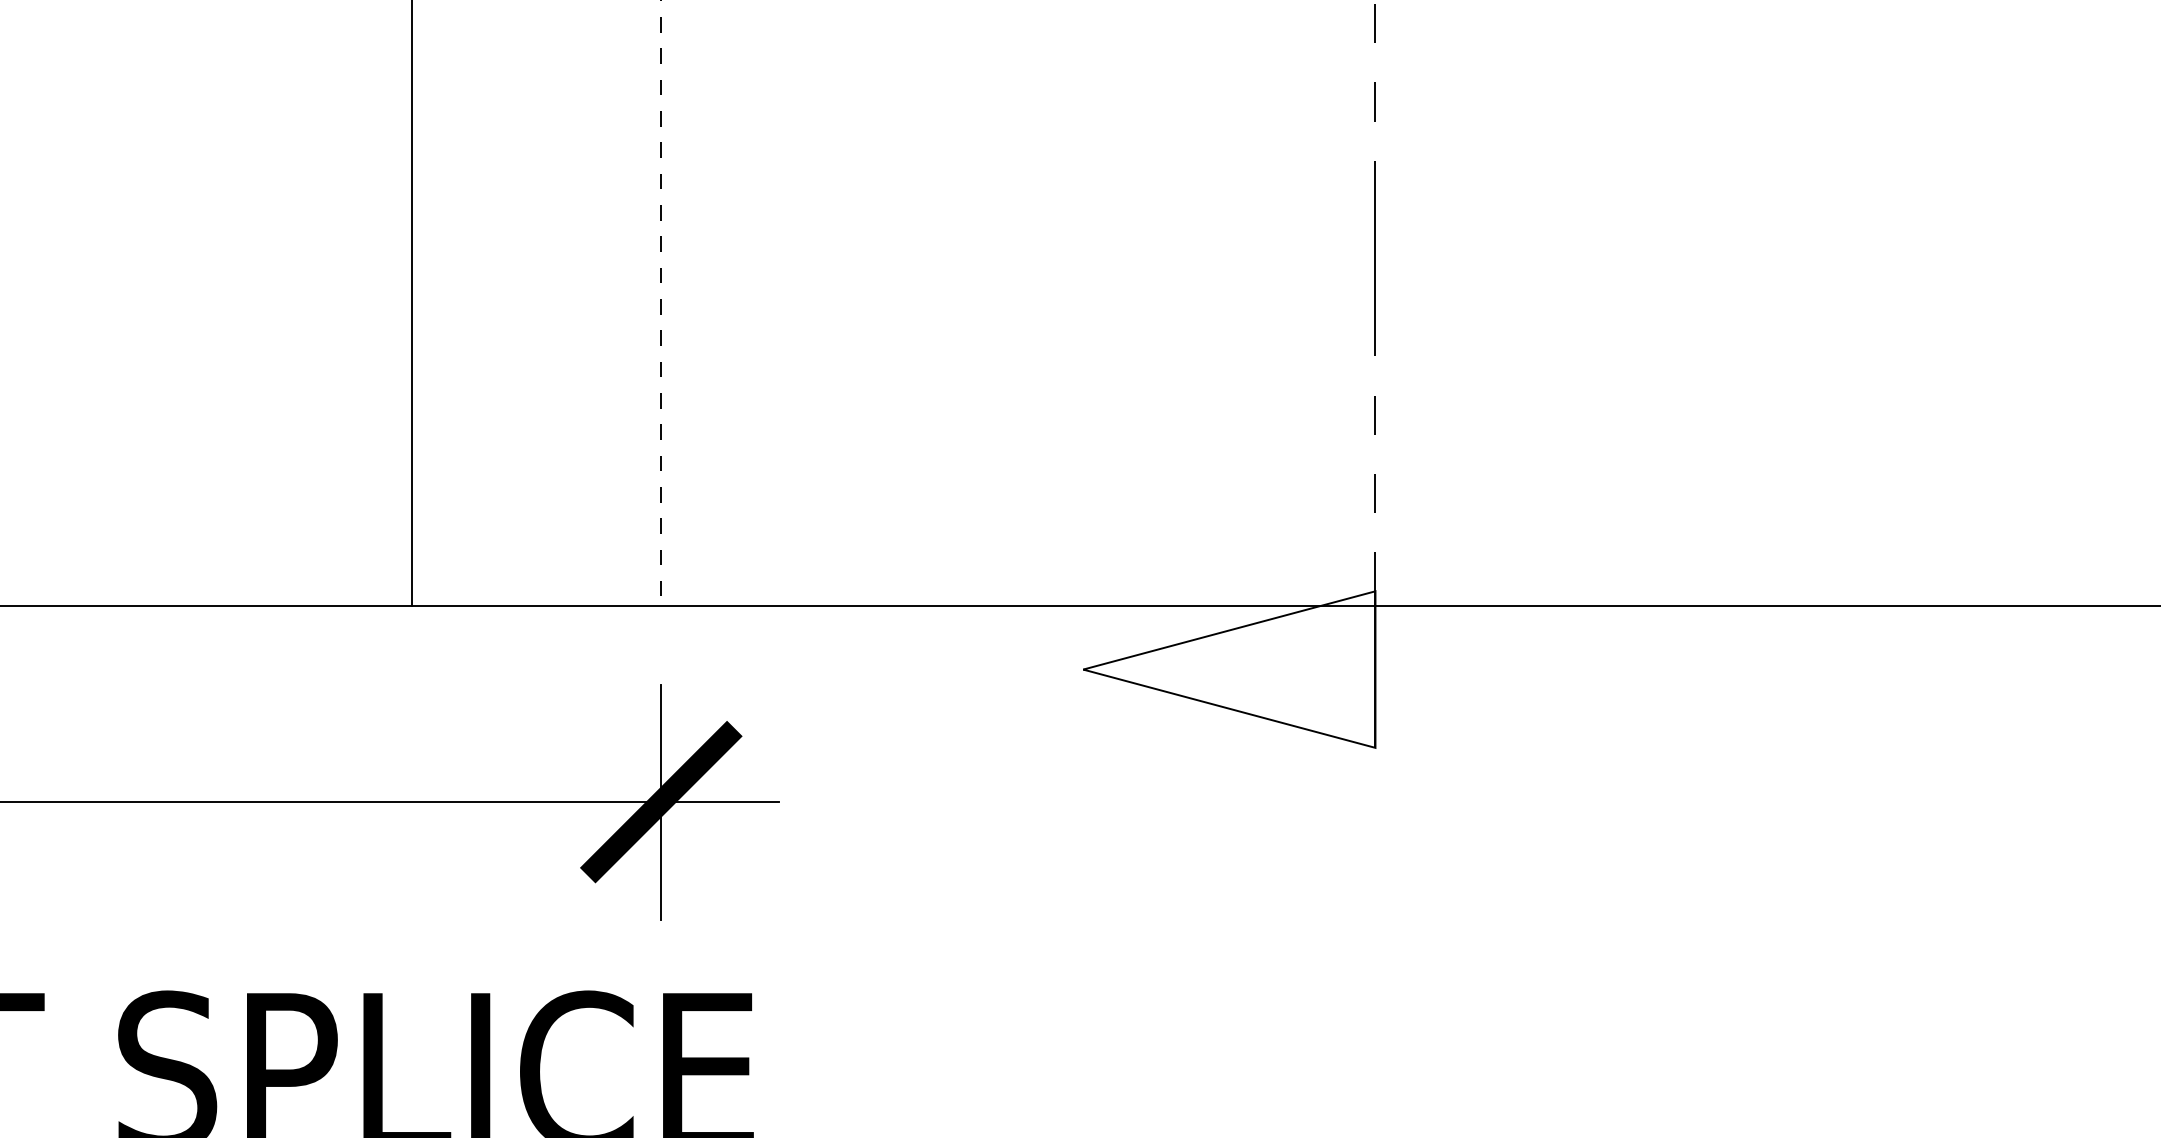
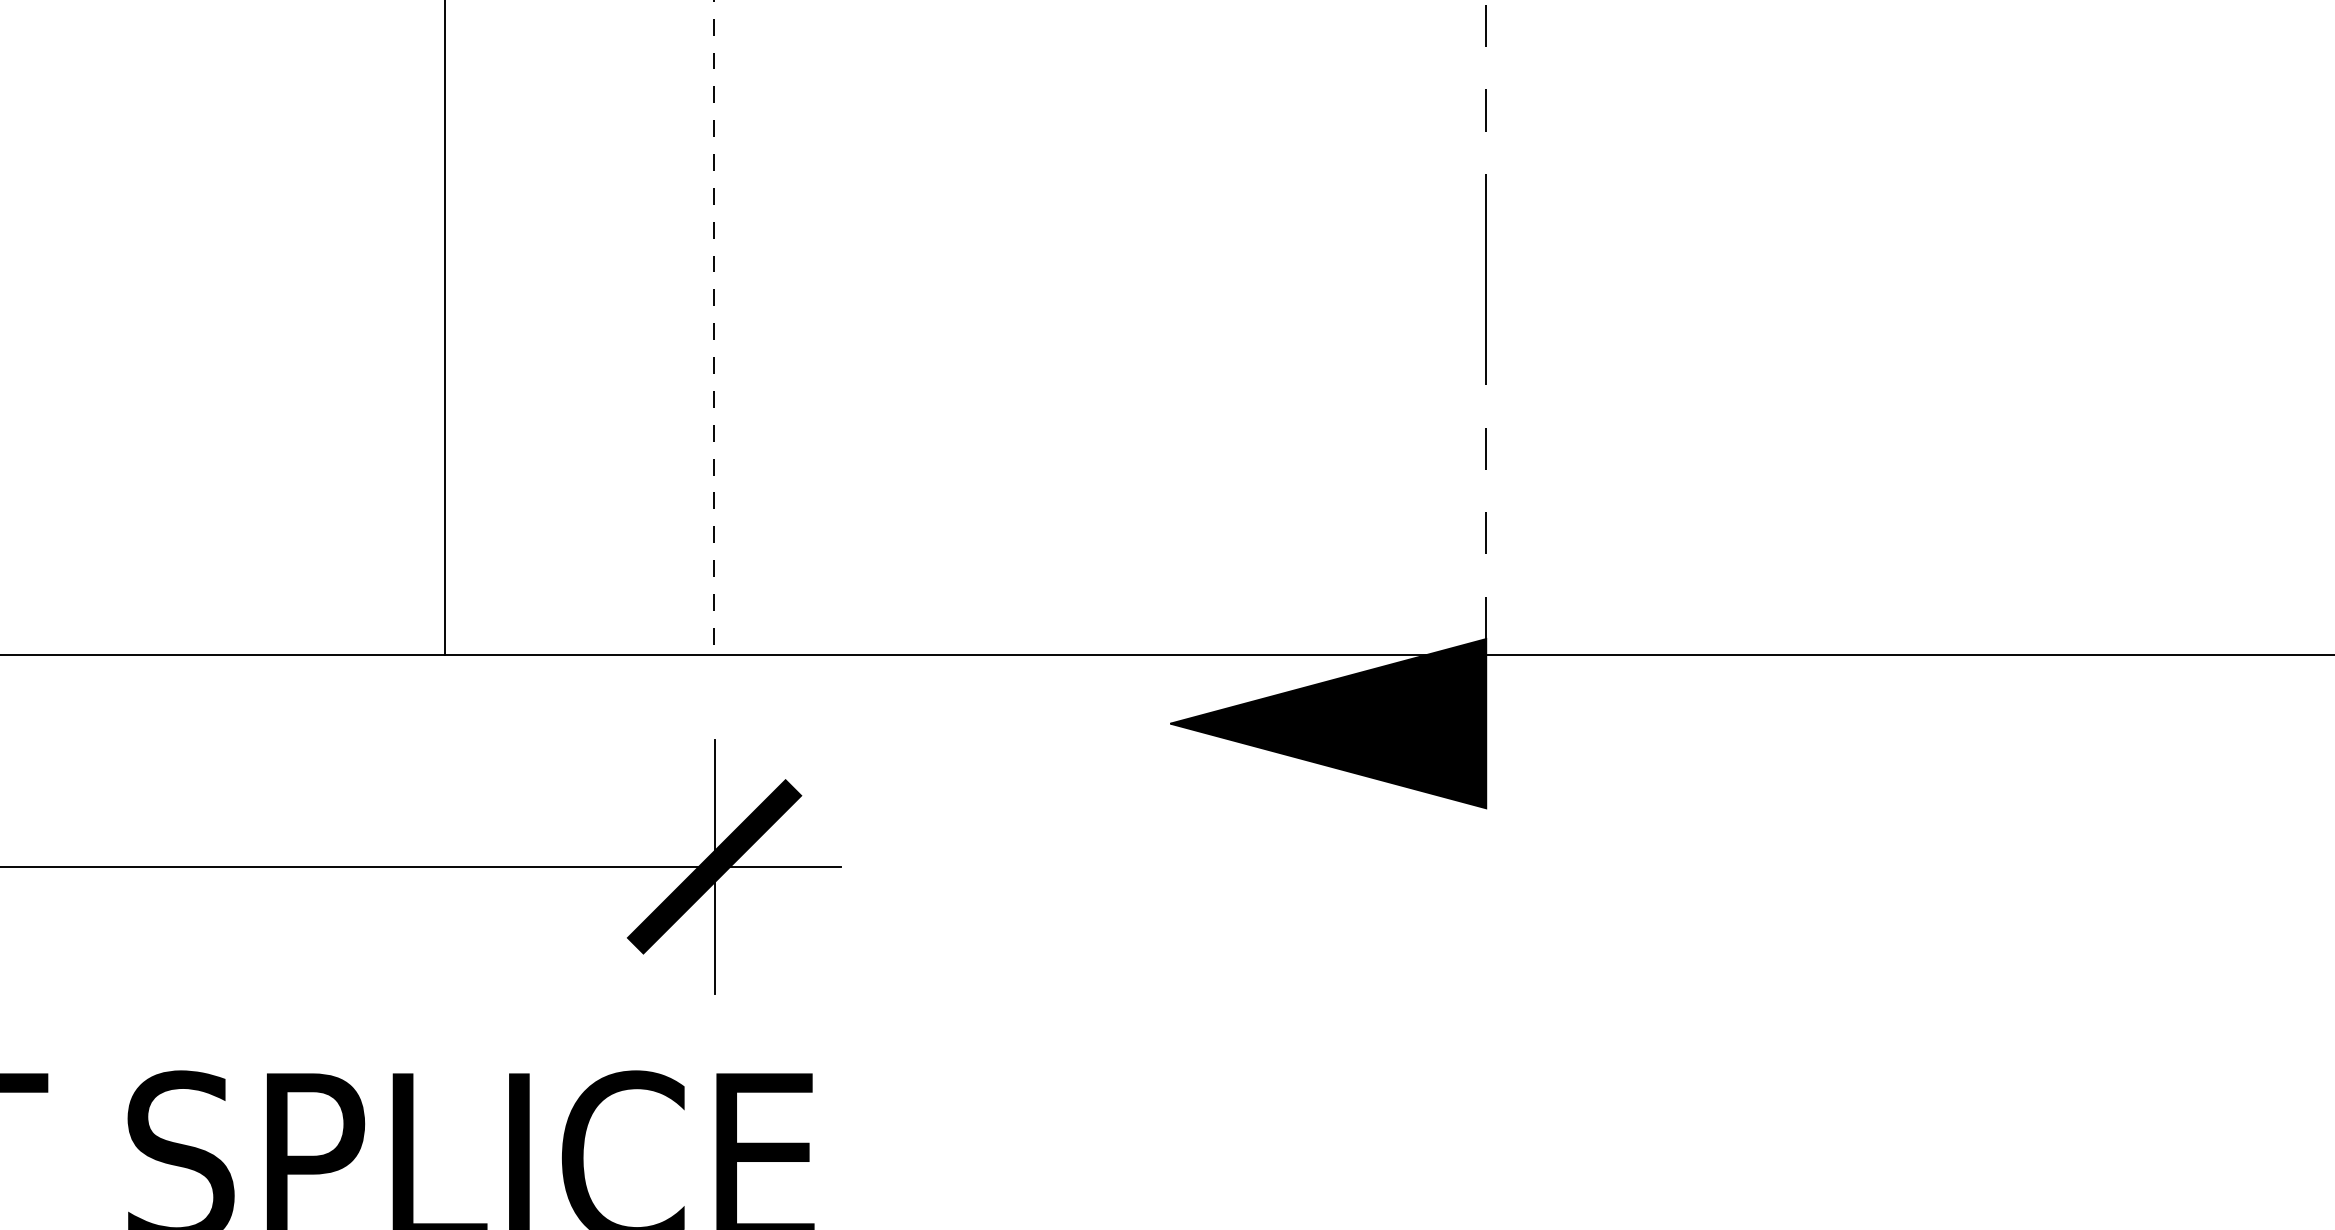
fill: (1229, 669) -> (1328, 723), added

